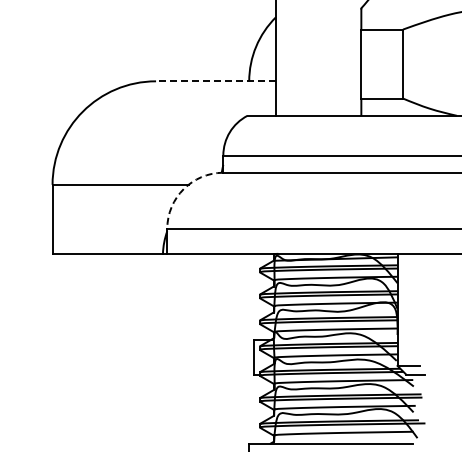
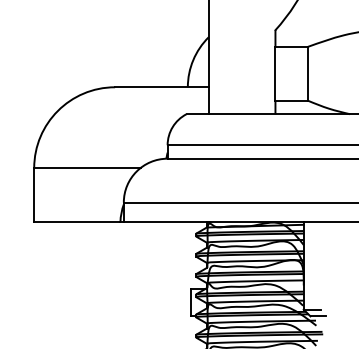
line: (216, 81) -> (162, 87), dashed -> solid
arc: (183, 189) -> (136, 171), dashed -> solid

